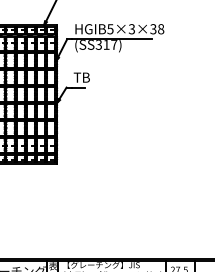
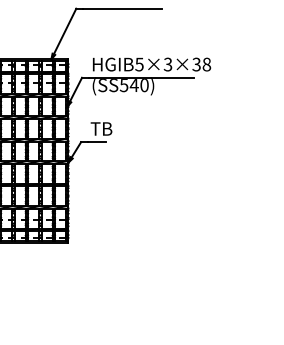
text: (106, 44) -> (134, 84), (SS317) -> (SS540)

